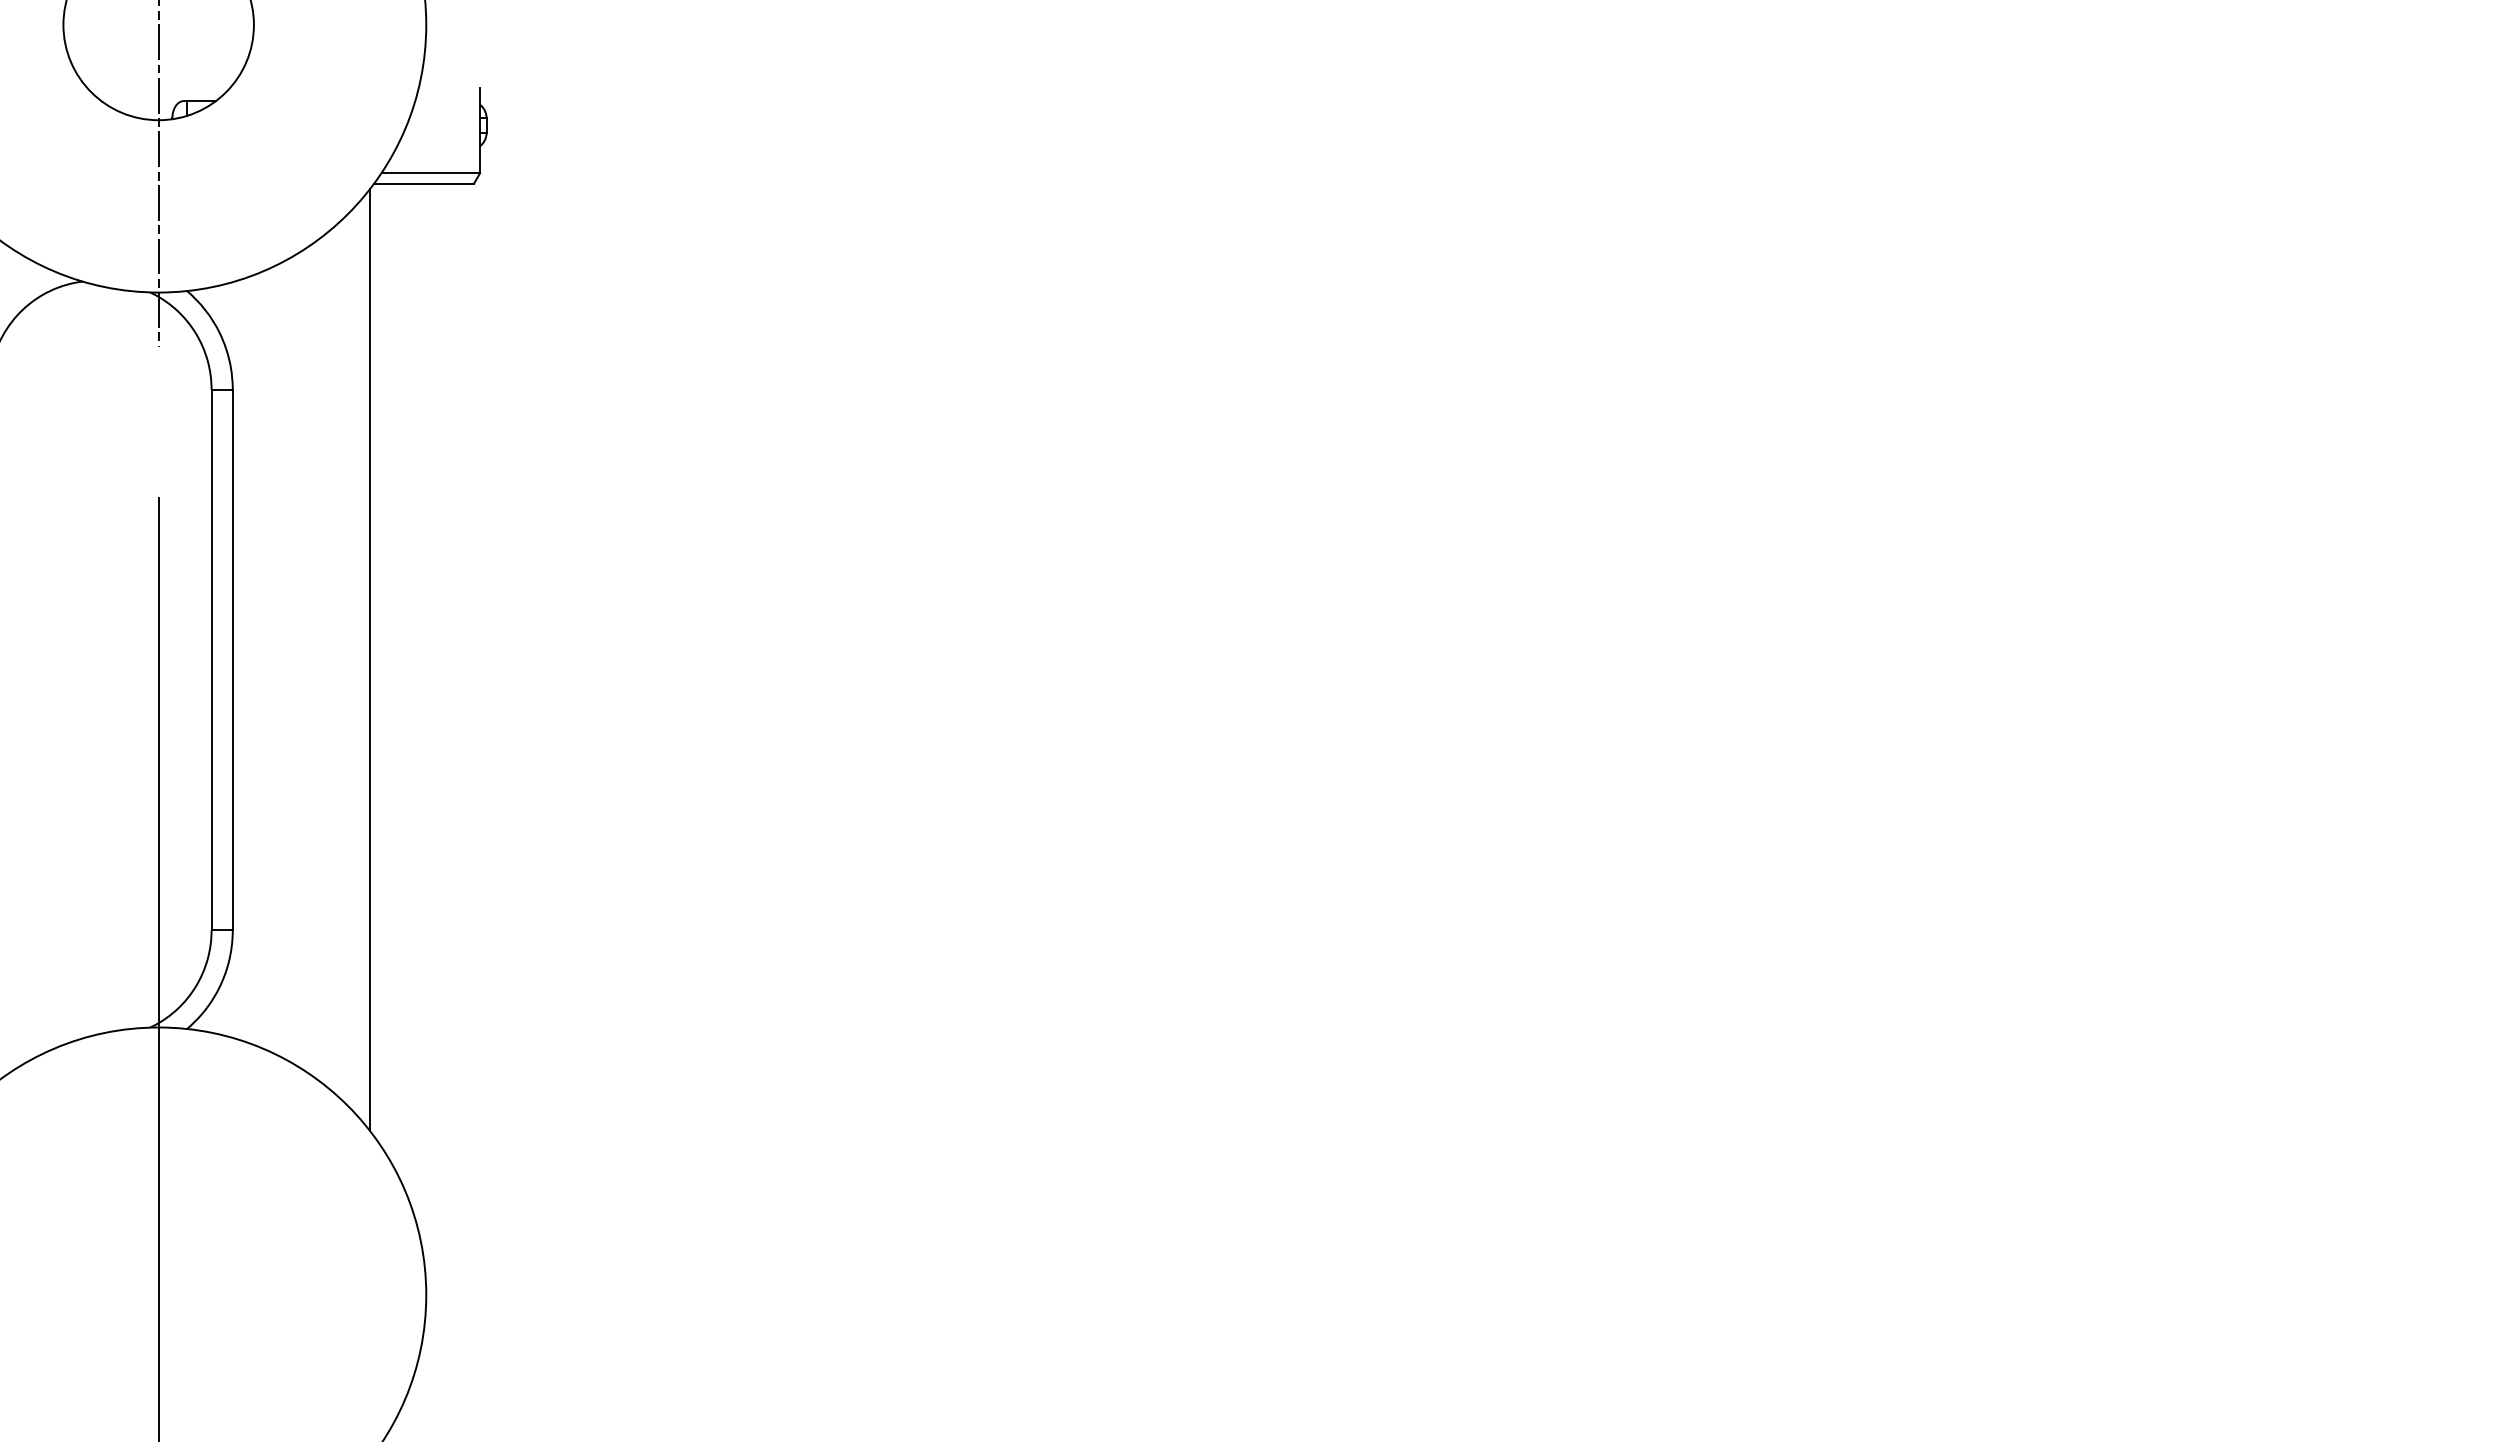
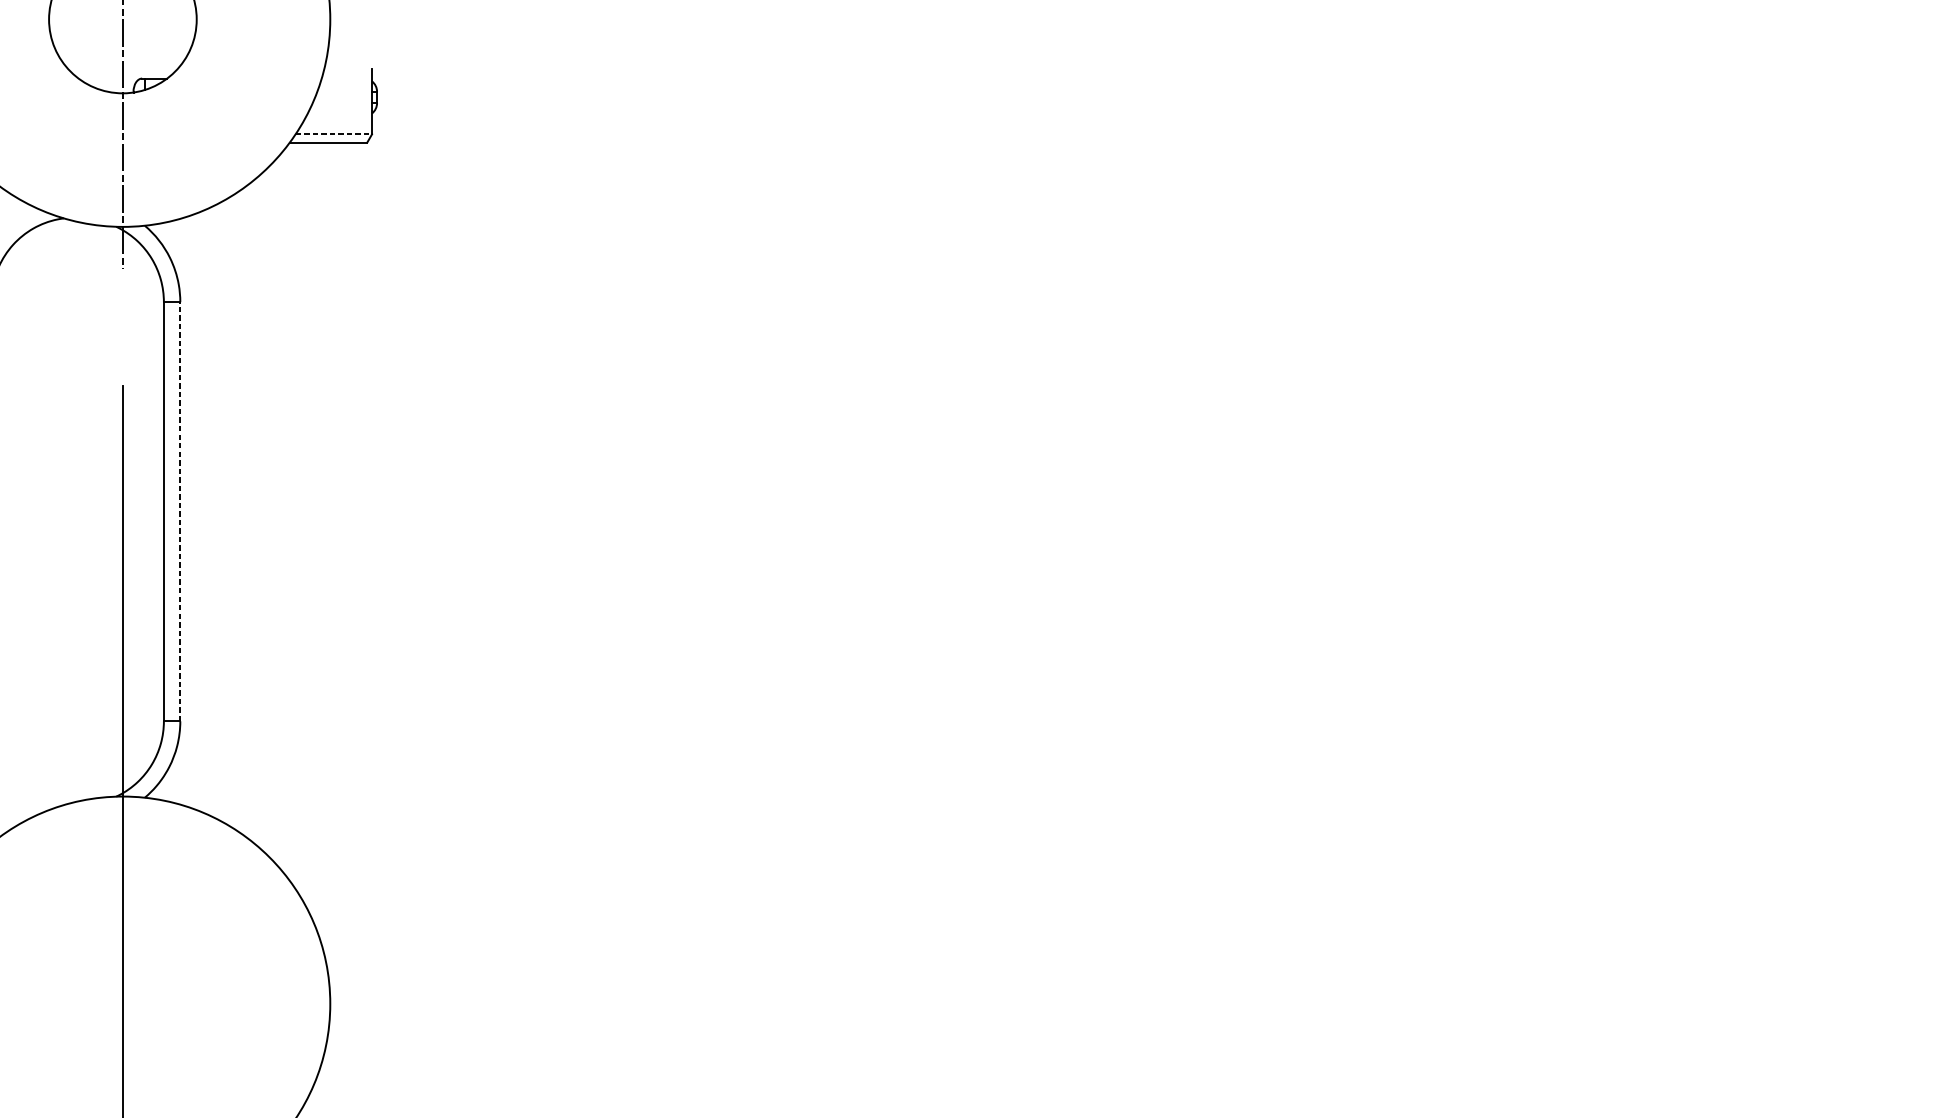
line: (431, 173) -> (334, 134), solid -> dashed
line: (232, 659) -> (180, 511), solid -> dashed
line: (370, 659) -> (287, 511), removed

